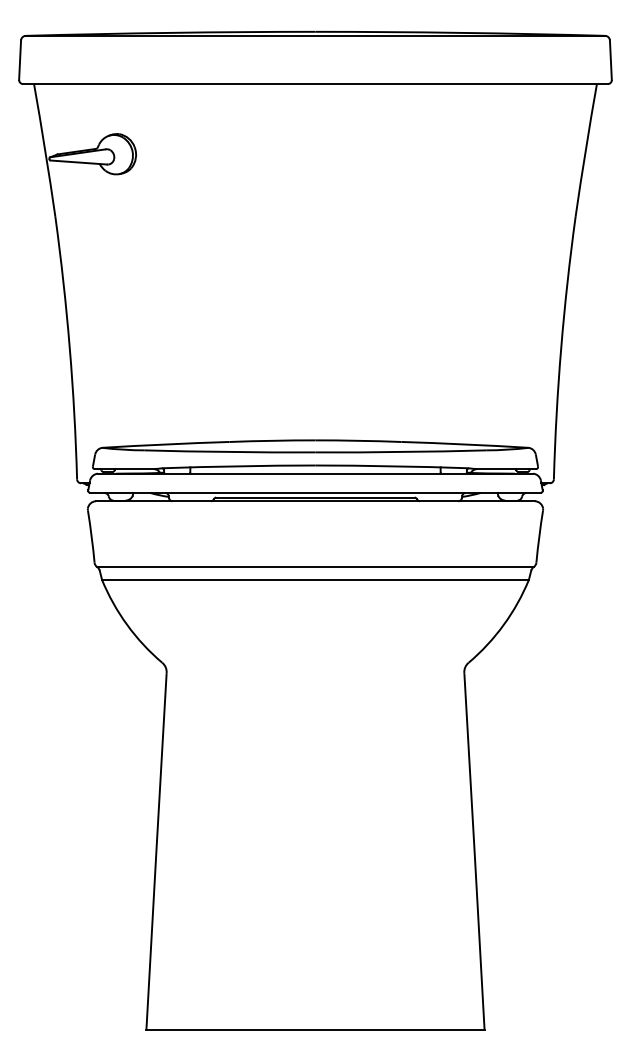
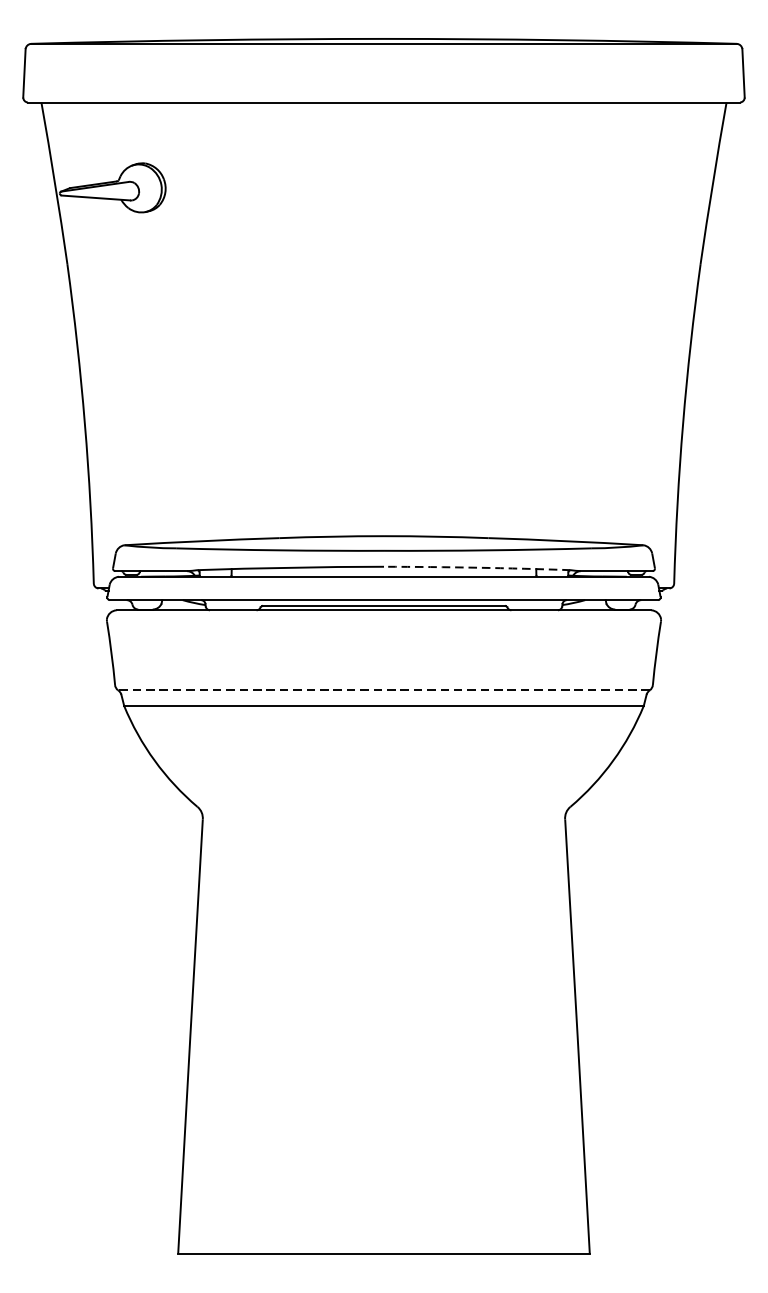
arc: (392, 466) -> (477, 567), solid -> dashed
line: (315, 566) -> (384, 689), solid -> dashed

